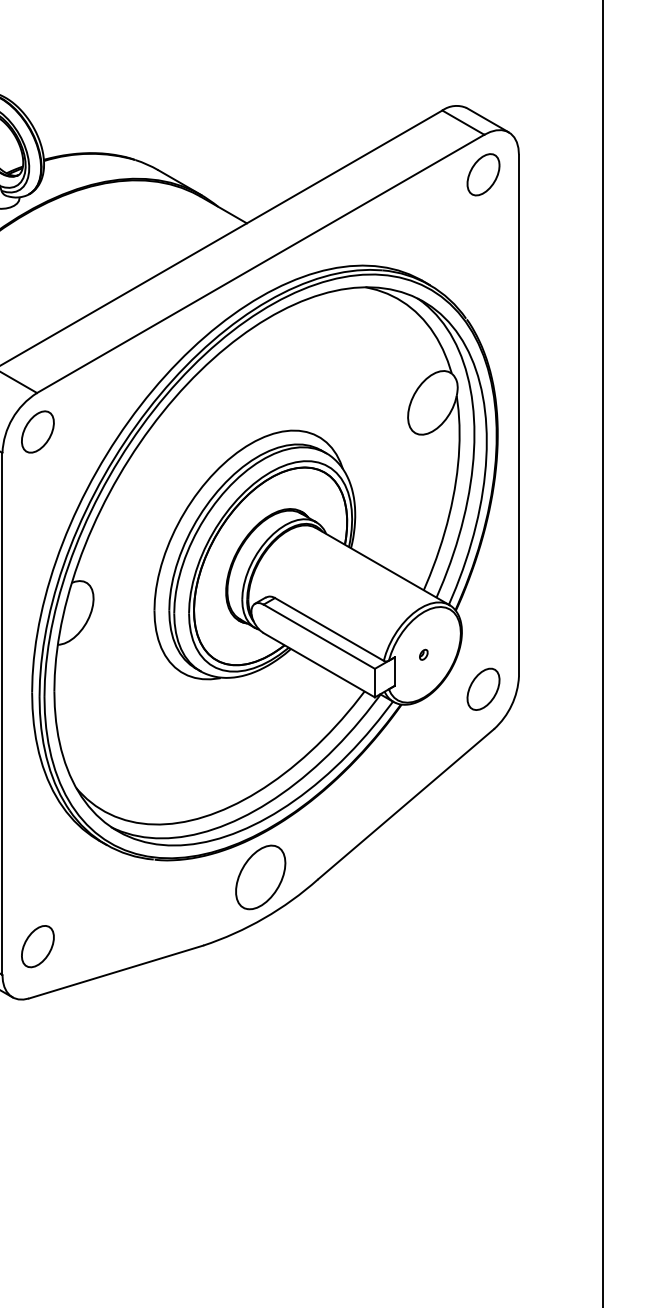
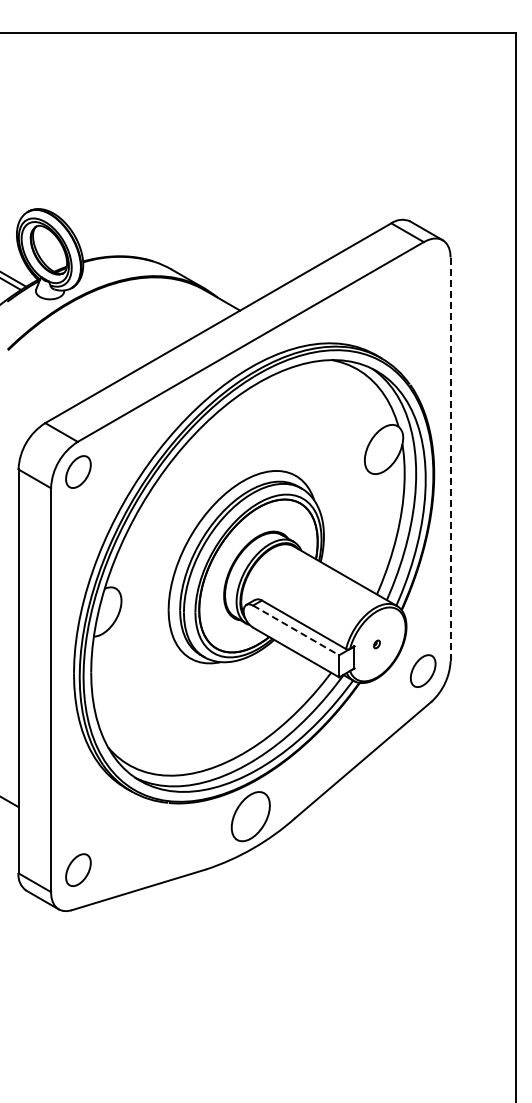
part: (483, 174) -> (423, 272), removed
line: (518, 415) -> (450, 459), solid -> dashed
line: (319, 636) -> (296, 630), solid -> dashed

